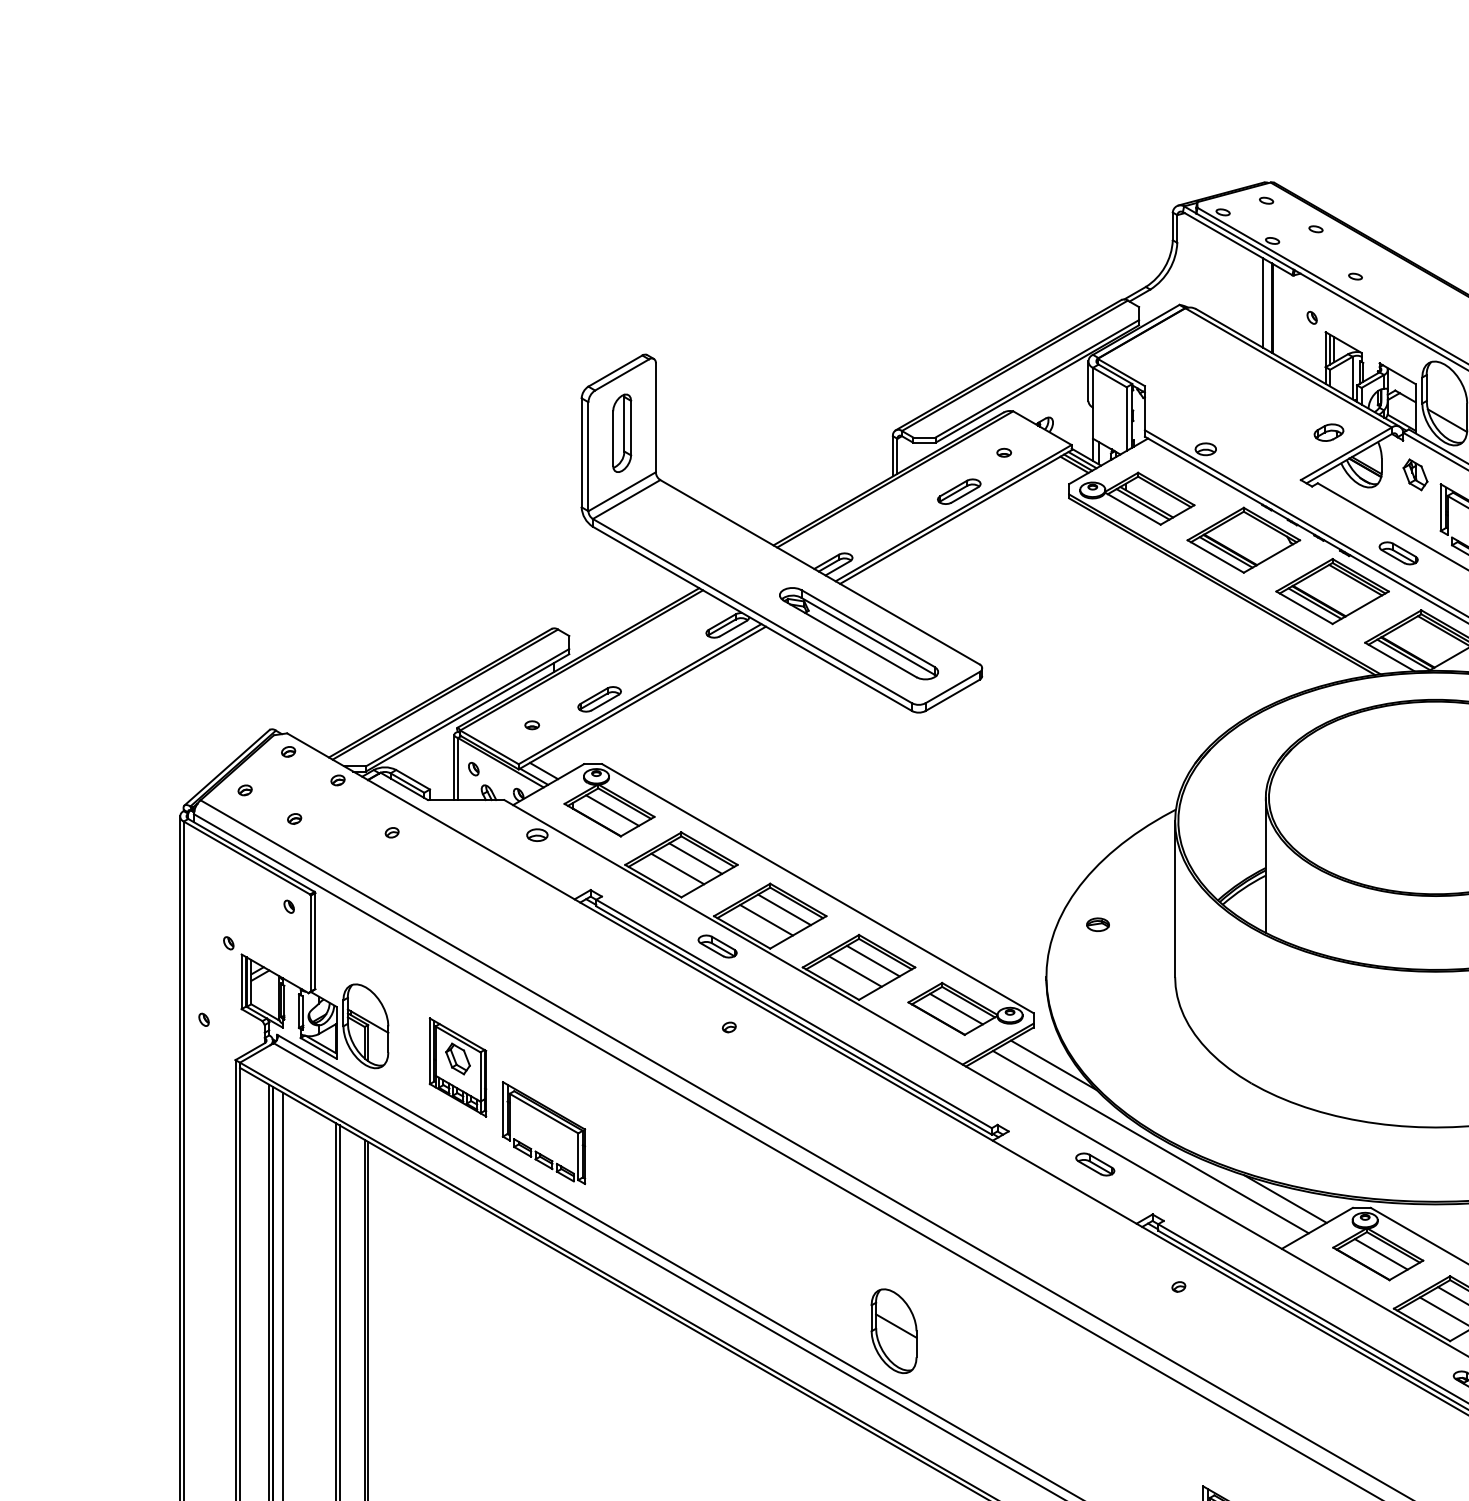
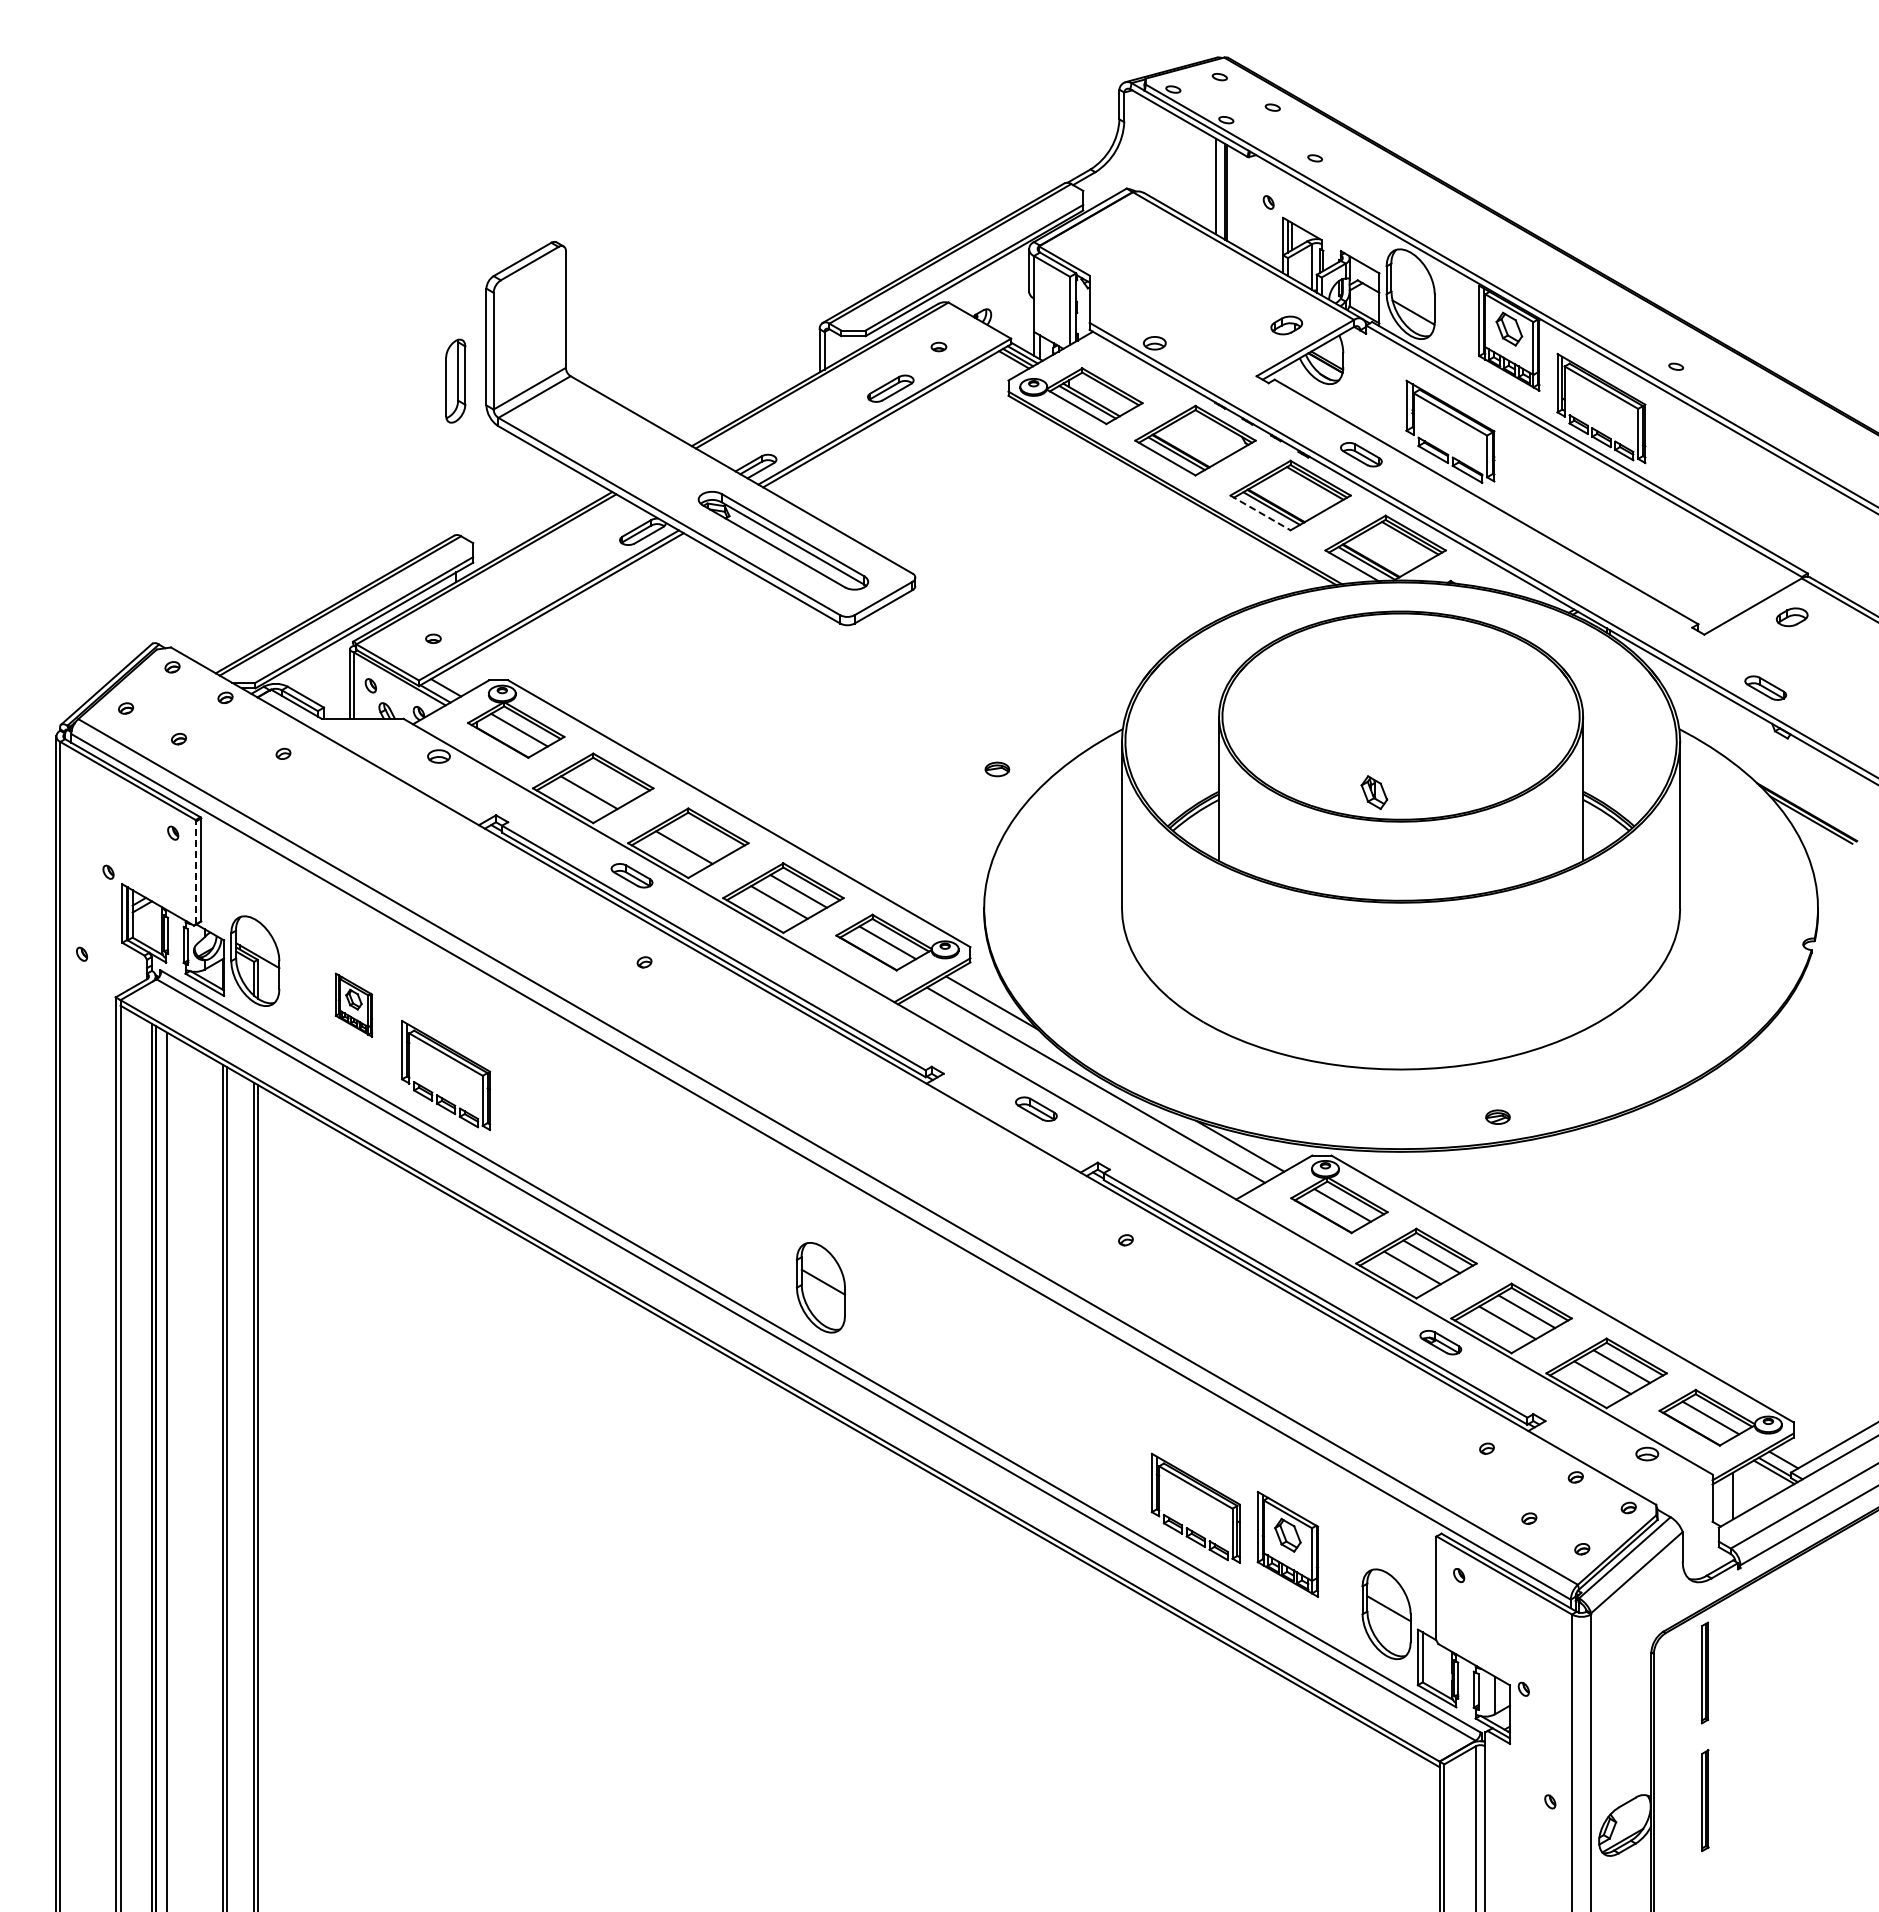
part: (621, 432) -> (455, 380), moved
part: (1415, 474) -> (1374, 792), moved
line: (1304, 607) -> (1260, 512), solid -> dashed
part: (599, 699) -> (505, 611), removed
line: (695, 858) -> (608, 781), removed
line: (784, 909) -> (703, 836), removed
part: (1098, 924) -> (997, 769), moved
line: (310, 943) -> (196, 872), solid -> dashed
part: (457, 1066) -> (353, 1004), size x0.6

